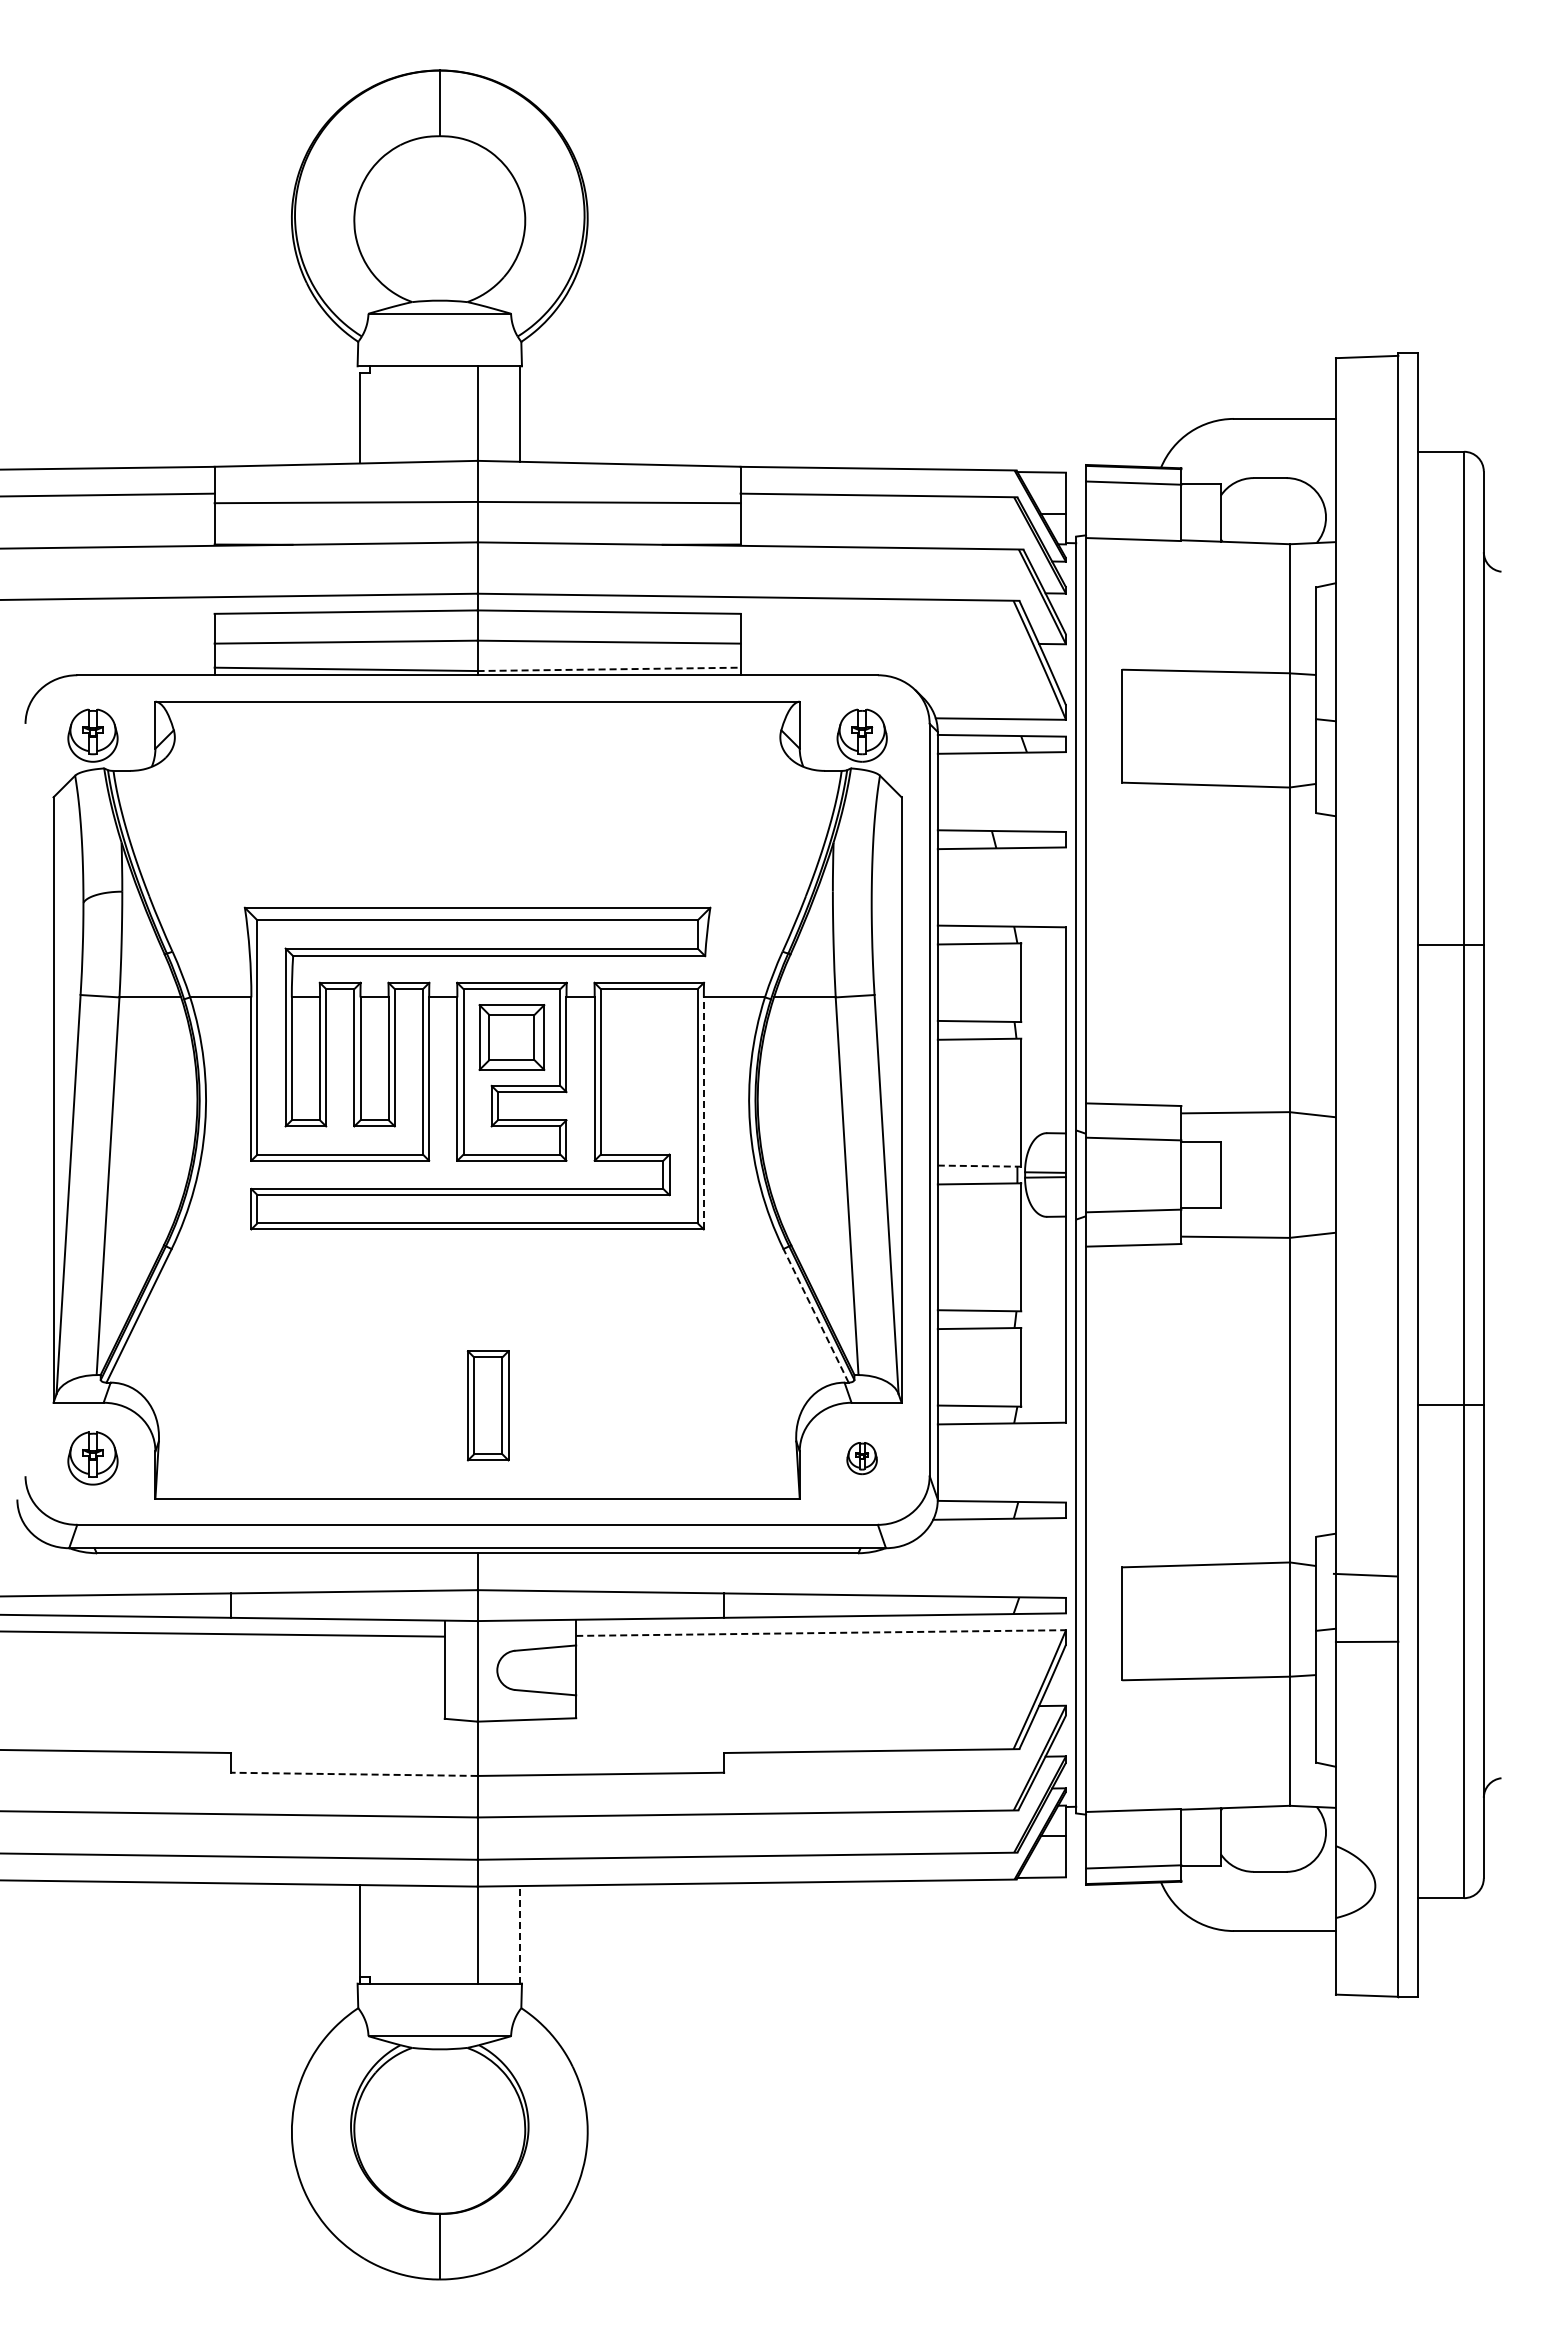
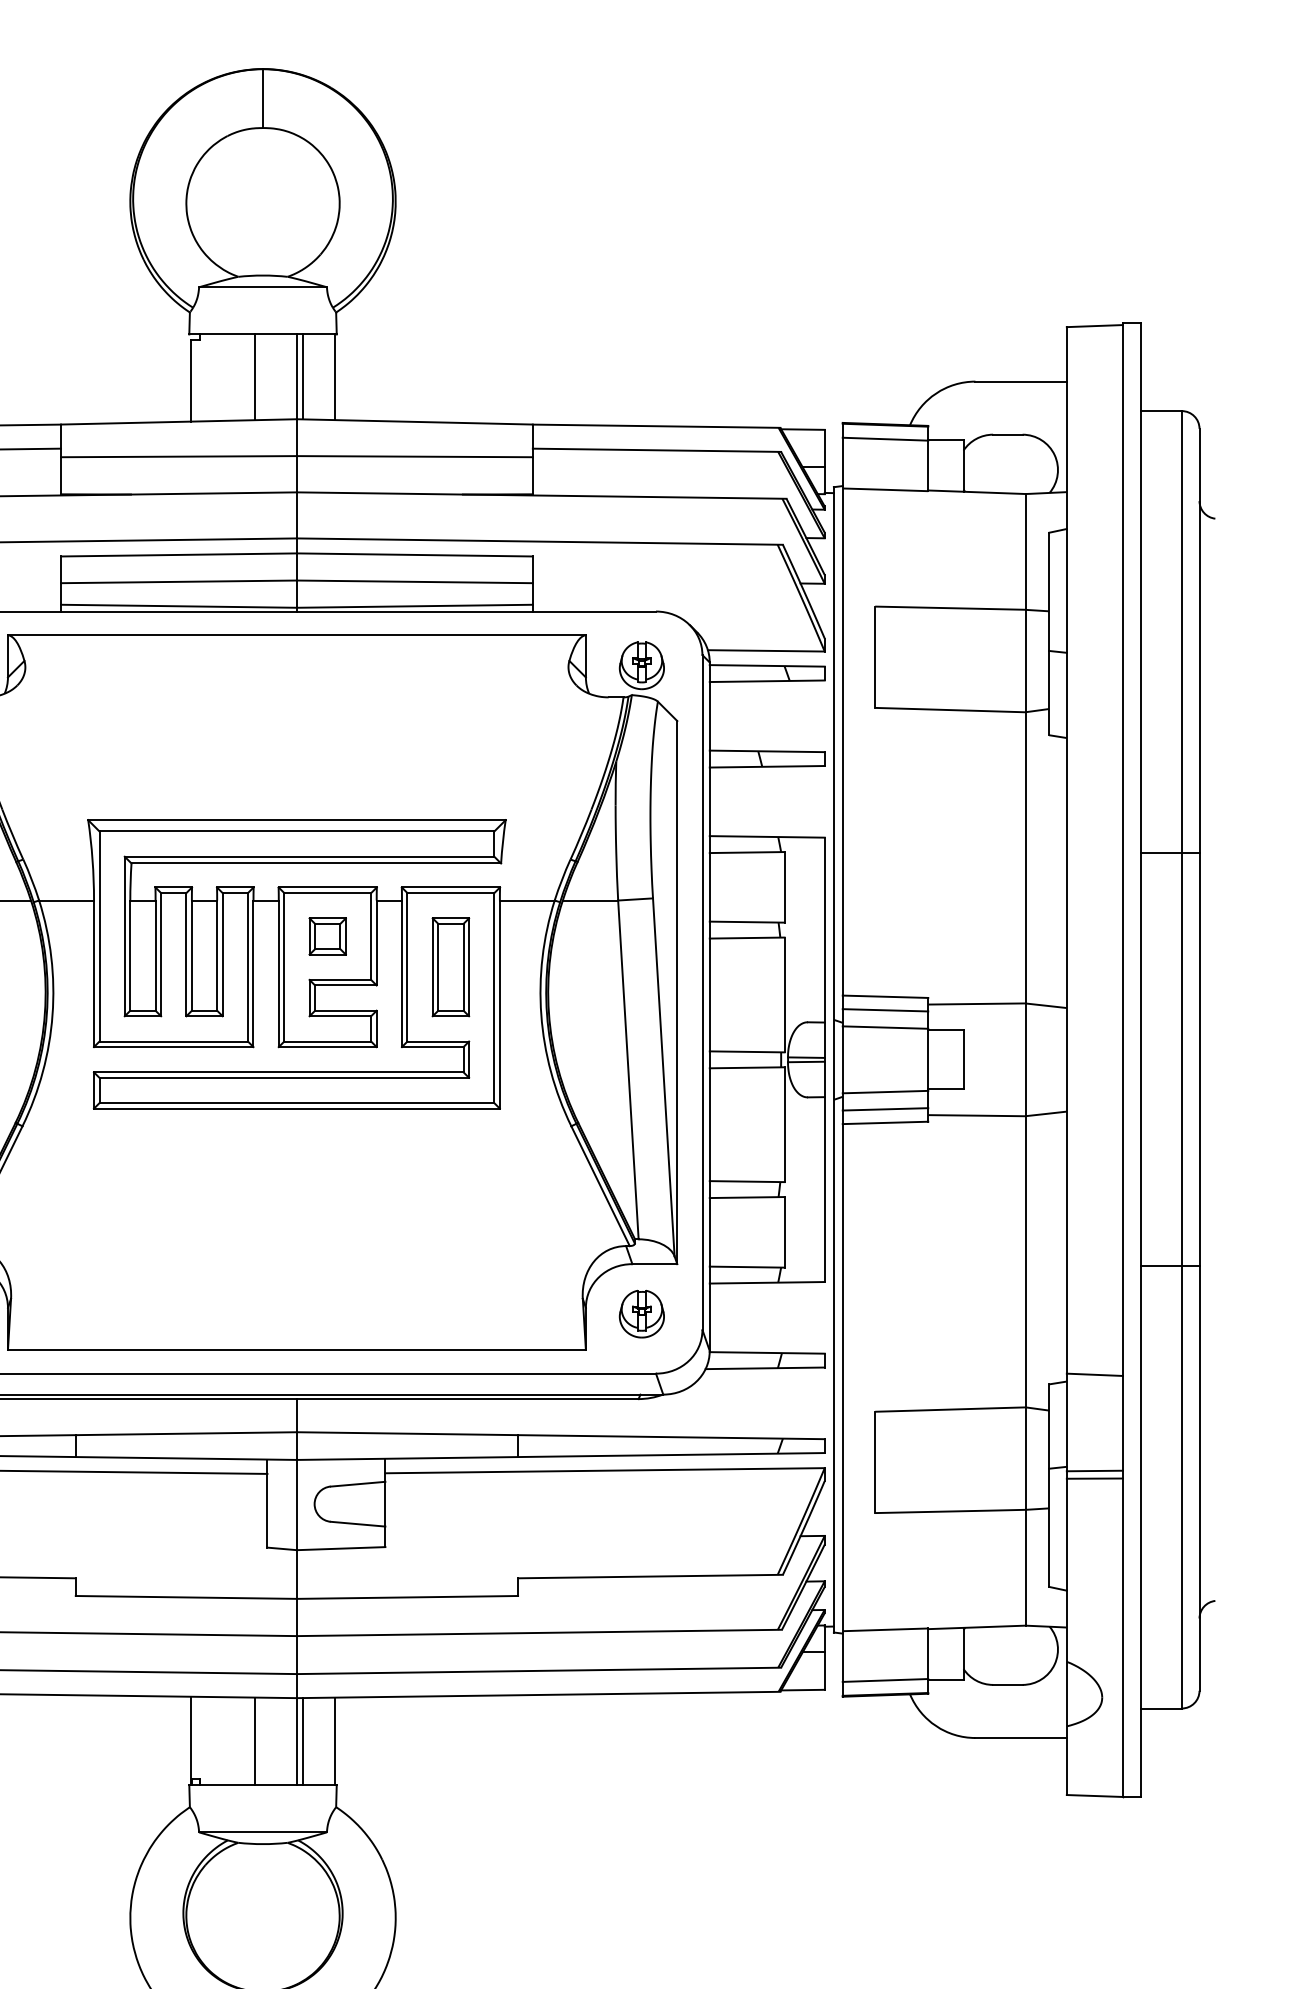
line: (431, 413) -> (255, 376), added
line: (484, 413) -> (303, 376), added
line: (609, 669) -> (415, 606), dashed -> solid
part: (511, 1037) -> (327, 936), size x0.62
line: (703, 1112) -> (499, 1003), dashed -> solid
line: (1133, 1119) -> (885, 1010), added
line: (979, 1166) -> (747, 1052), dashed -> solid
line: (1133, 1229) -> (885, 1108), added
line: (815, 1315) -> (600, 1185), dashed -> solid
part: (488, 1405) -> (451, 966), moved
part: (861, 1458) -> (641, 1314), size x1.67
line: (1364, 1574) -> (1094, 1374), moved
line: (821, 1633) -> (605, 1471), dashed -> solid
line: (1366, 1633) -> (1094, 1471), added
line: (353, 1774) -> (185, 1597), dashed -> solid
line: (431, 1934) -> (255, 1741), added
line: (484, 1934) -> (303, 1741), added
line: (520, 1934) -> (335, 1741), dashed -> solid

